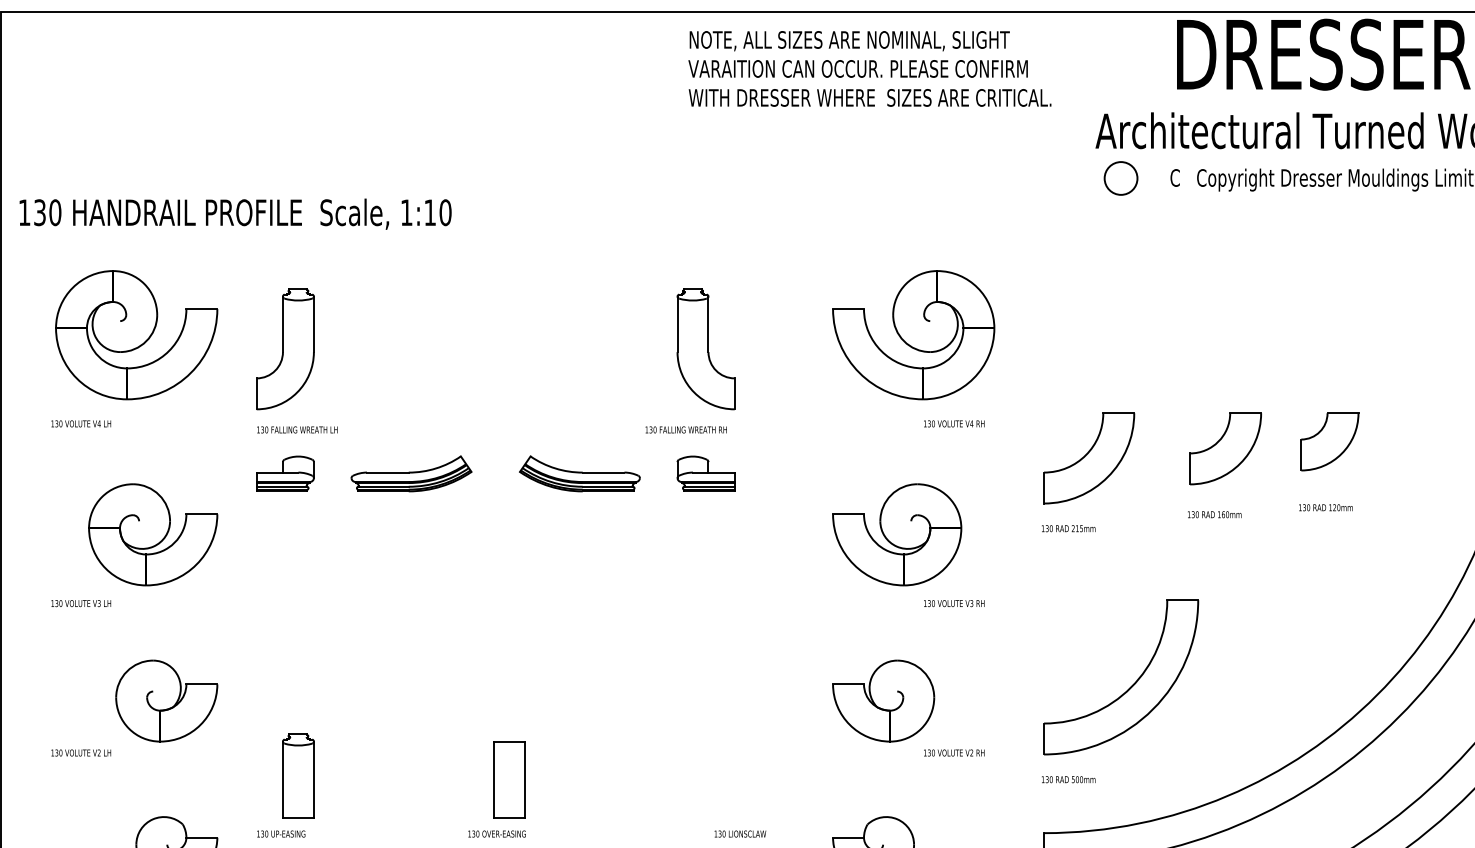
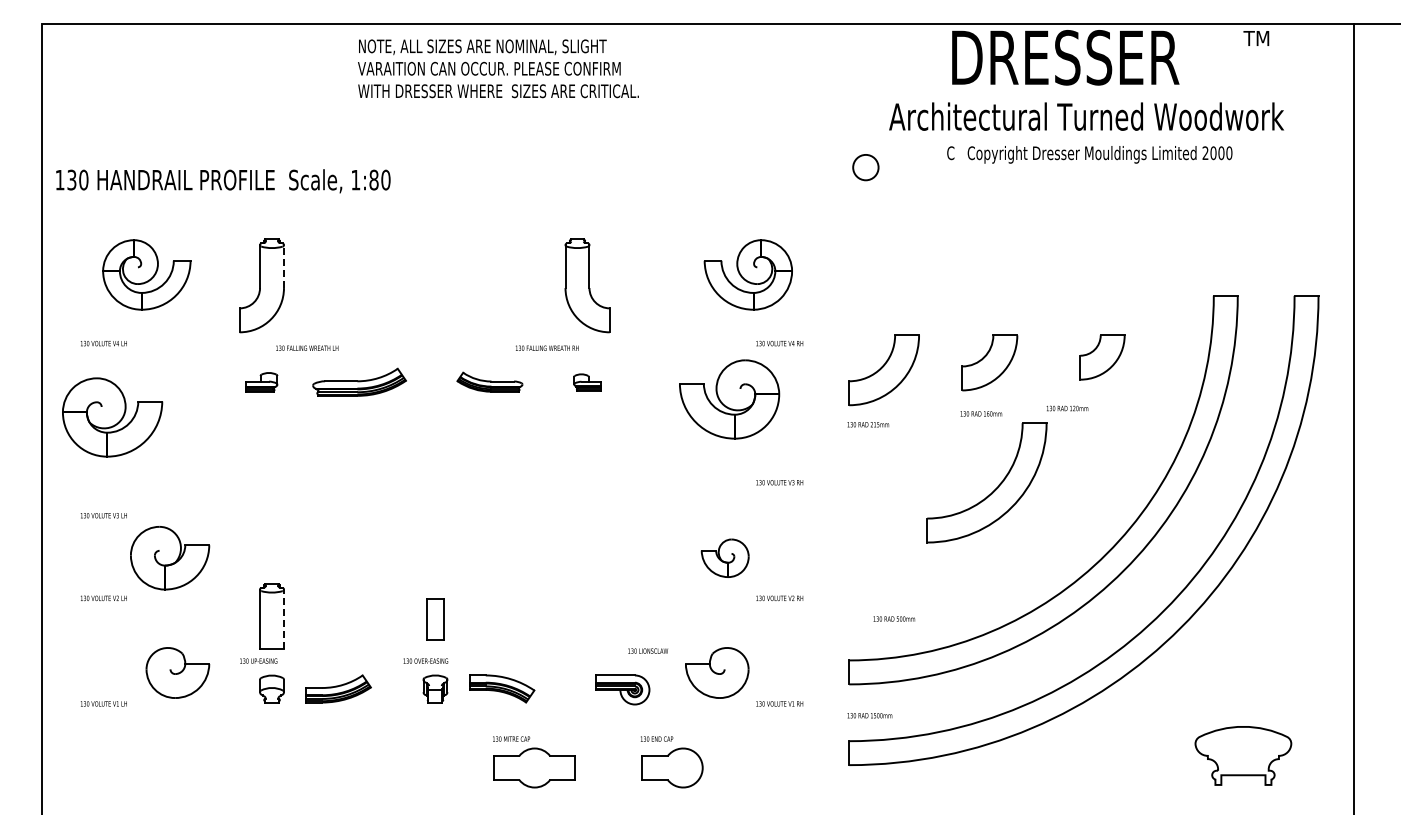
text: (869, 68) -> (498, 68), moved
circle: (1120, 178) -> (865, 167), moved
text: (429, 211) -> (373, 179), 1:10 -> 1:80
line: (314, 324) -> (284, 266), solid -> dashed
part: (136, 334) -> (146, 274), size x0.7
part: (913, 334) -> (748, 274), size x0.7
text: (297, 428) -> (307, 347), moved
text: (686, 428) -> (547, 347), moved
part: (1329, 441) -> (1102, 357), moved
part: (579, 472) -> (489, 381), size x0.7
part: (284, 474) -> (261, 382), size x0.7
part: (705, 474) -> (587, 382), size x0.6
part: (153, 534) -> (112, 417), moved
part: (897, 534) -> (729, 399), moved
text: (80, 603) -> (103, 515), moved
part: (1130, 685) -> (994, 489), moved
part: (884, 701) -> (725, 558), size x0.6
text: (1068, 778) -> (894, 618), moved
line: (314, 780) -> (284, 619), solid -> dashed
part: (509, 780) -> (435, 619), size x0.7
text: (739, 833) -> (647, 650), moved

